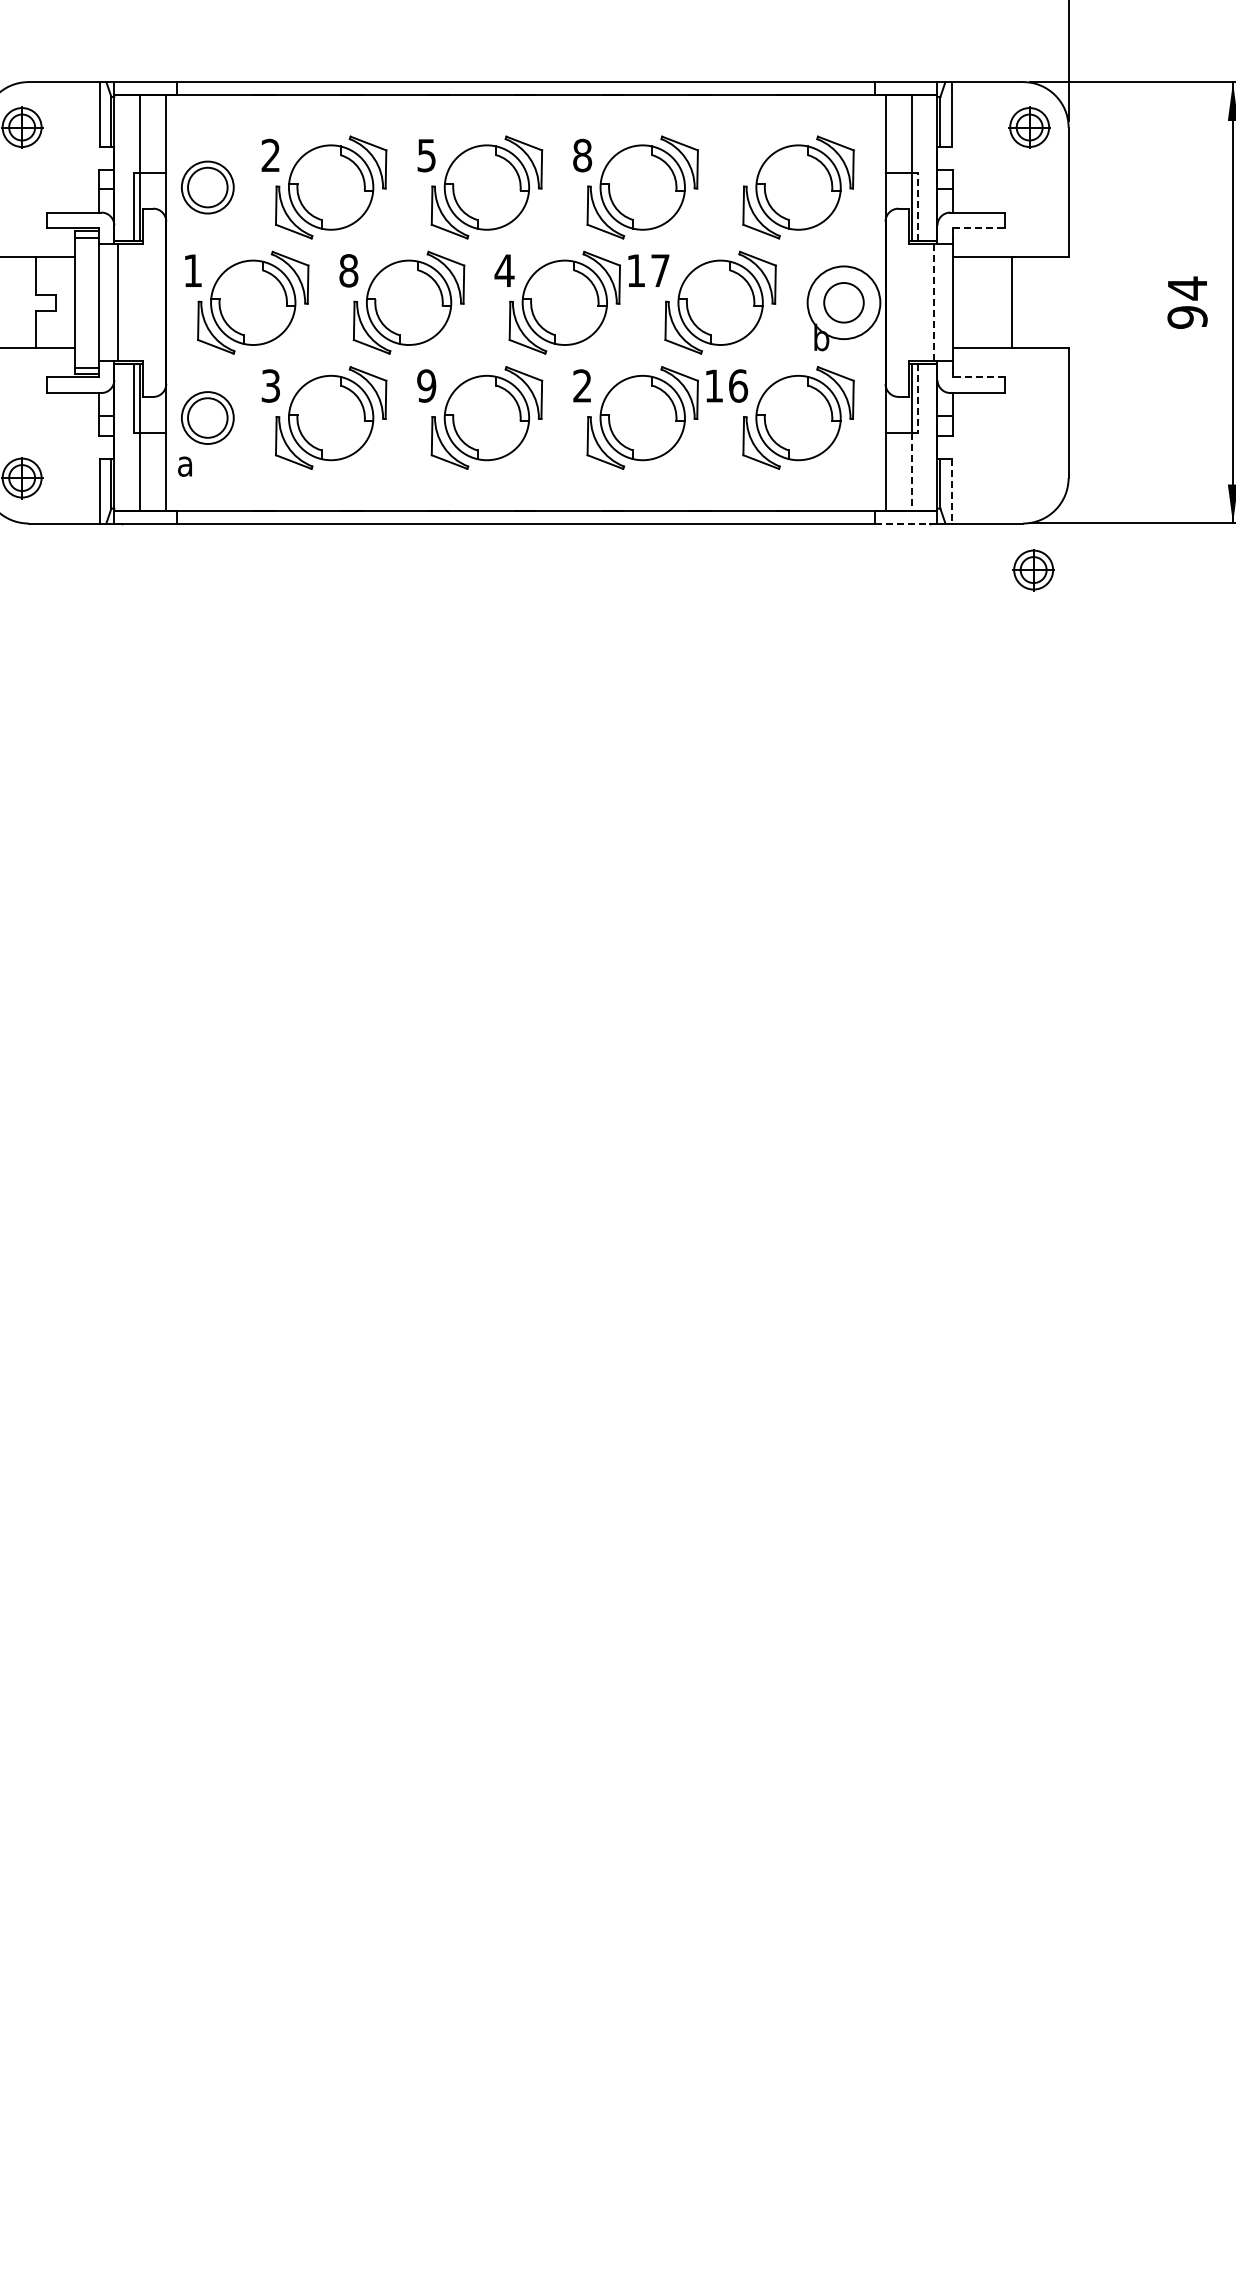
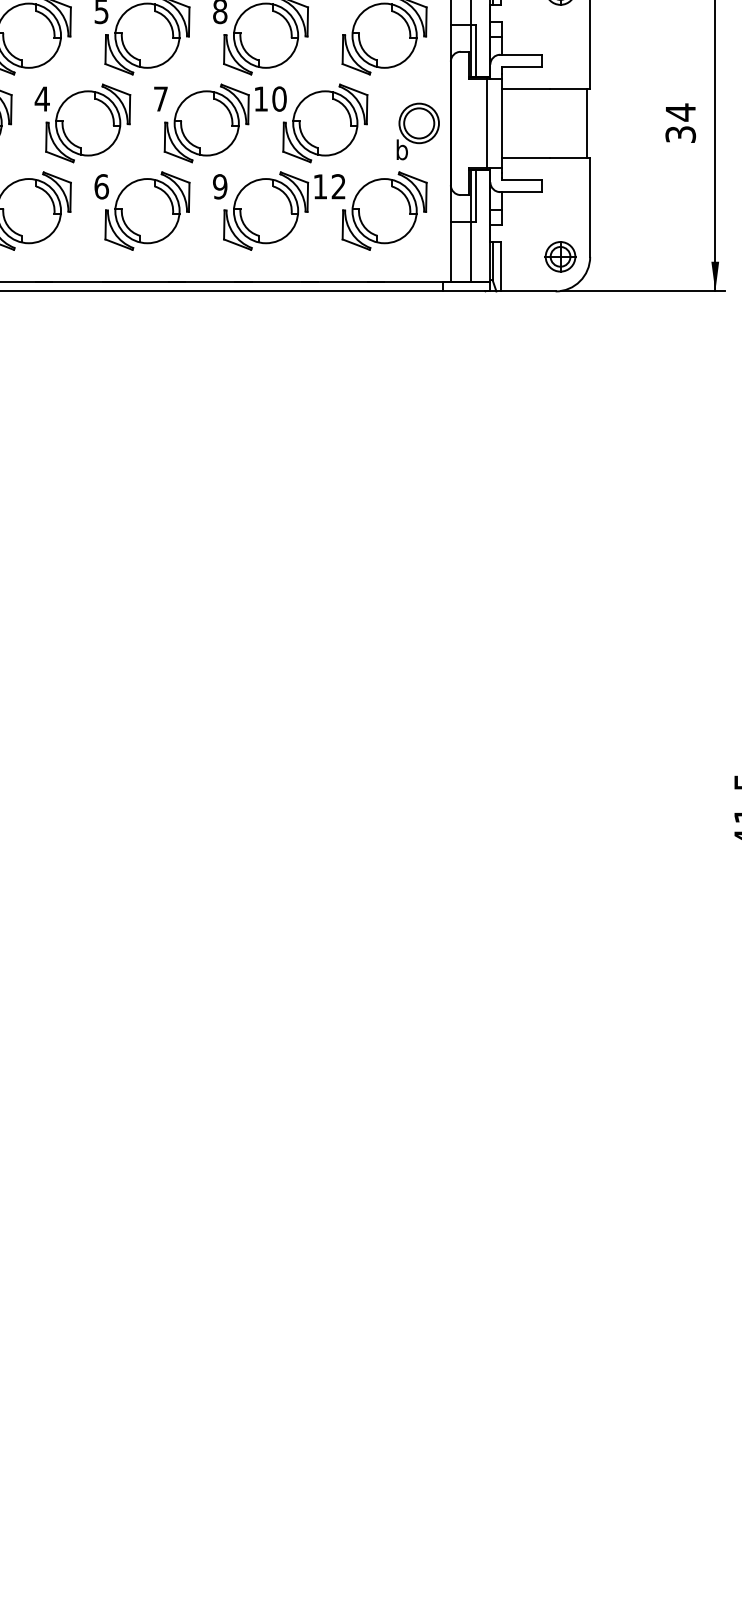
line: (918, 206) -> (475, 50), dashed -> solid
line: (979, 228) -> (522, 66), dashed -> solid
text: (348, 270) -> (42, 98), 8 -> 4
text: (504, 270) -> (160, 98), 4 -> 7
text: (660, 270) -> (279, 98), 17 -> 10
circle: (843, 302) -> (418, 123), size x0.71
line: (933, 302) -> (487, 123), dashed -> solid
line: (1011, 302) -> (587, 123), moved
text: (1187, 317) -> (680, 134), 94 -> 34
line: (979, 377) -> (522, 180), dashed -> solid
text: (426, 385) -> (101, 186), 9 -> 6
text: (582, 385) -> (220, 186), 2 -> 9
text: (738, 385) -> (338, 186), 16 -> 12
line: (918, 399) -> (475, 197), dashed -> solid
line: (911, 471) -> (470, 251), dashed -> solid
line: (951, 491) -> (501, 267), dashed -> solid
line: (905, 523) -> (466, 291), dashed -> solid
part: (1033, 570) -> (560, 257), moved

